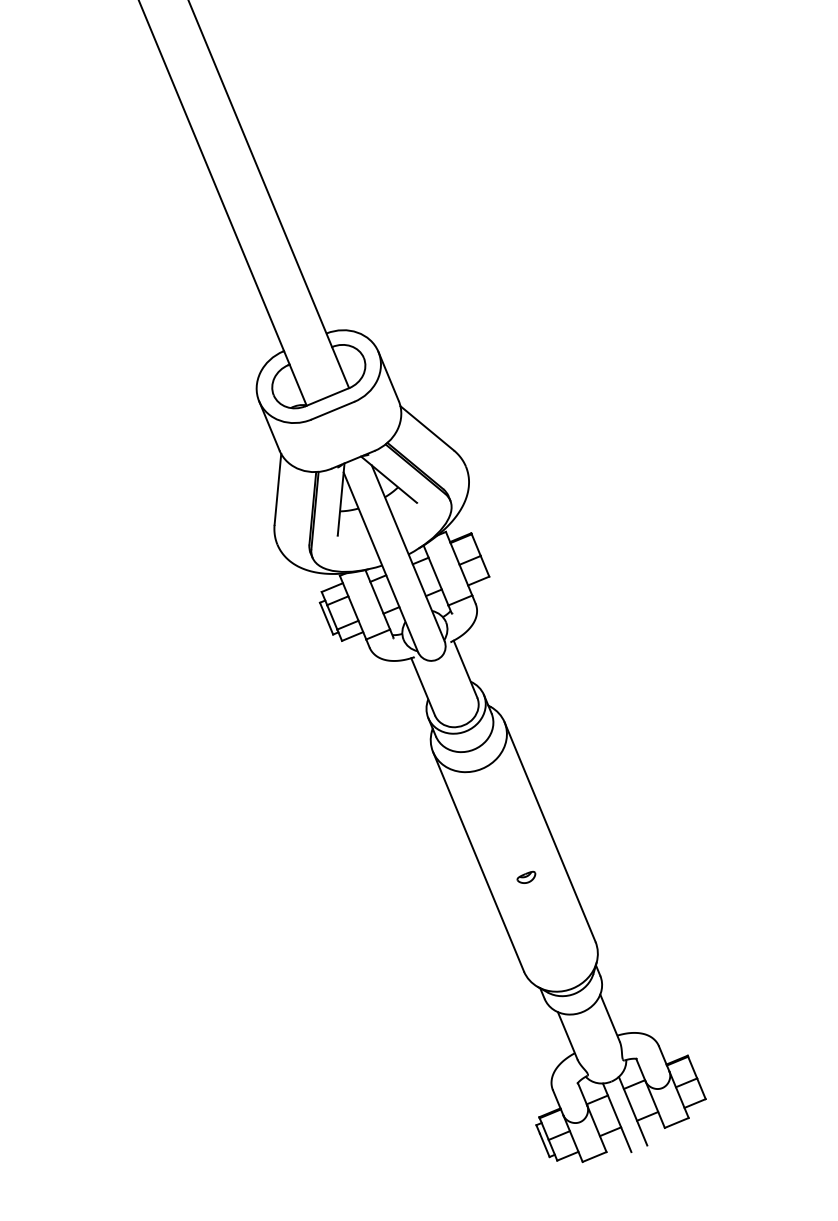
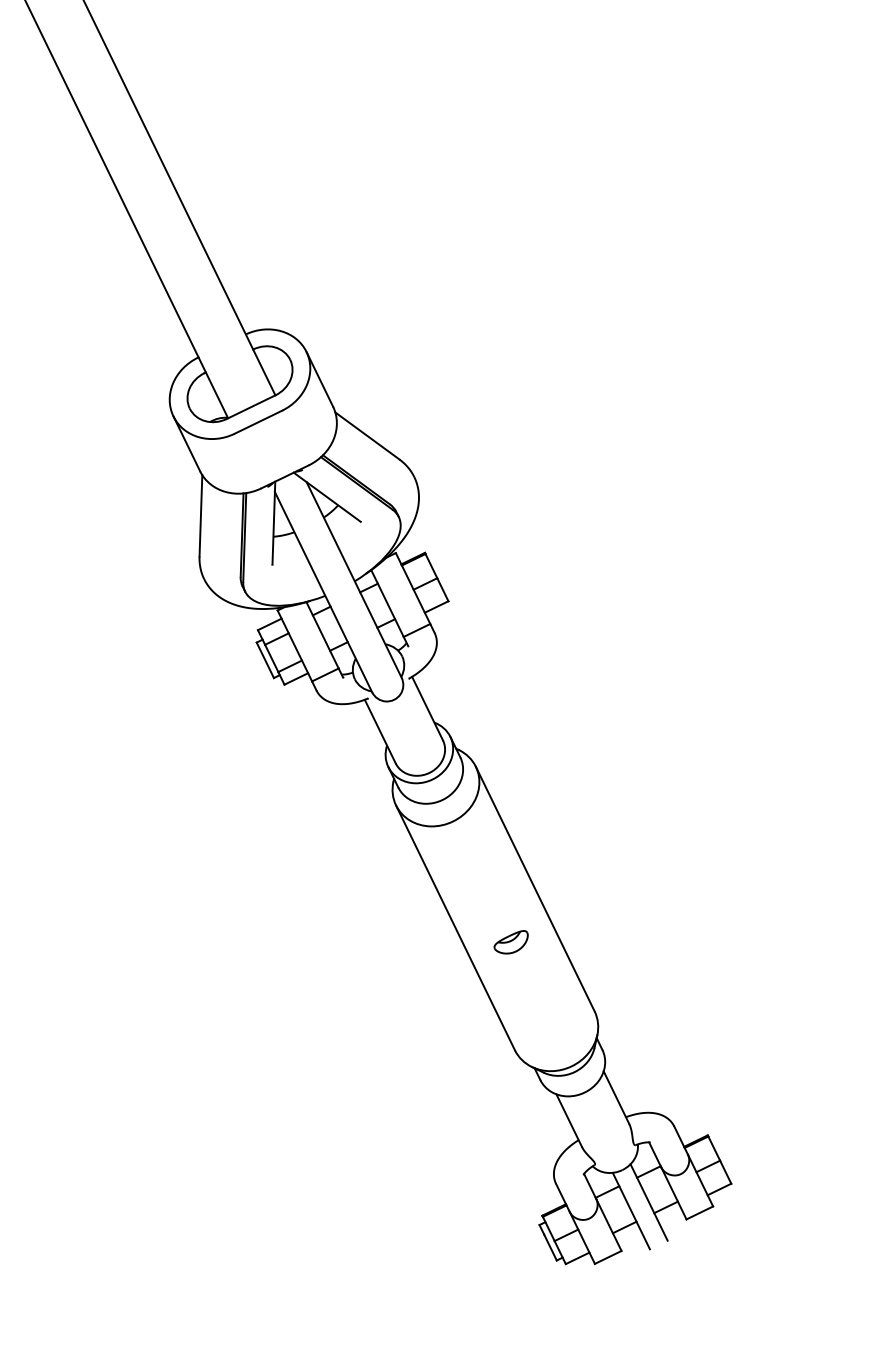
part: (526, 877) -> (511, 942), size x1.67

